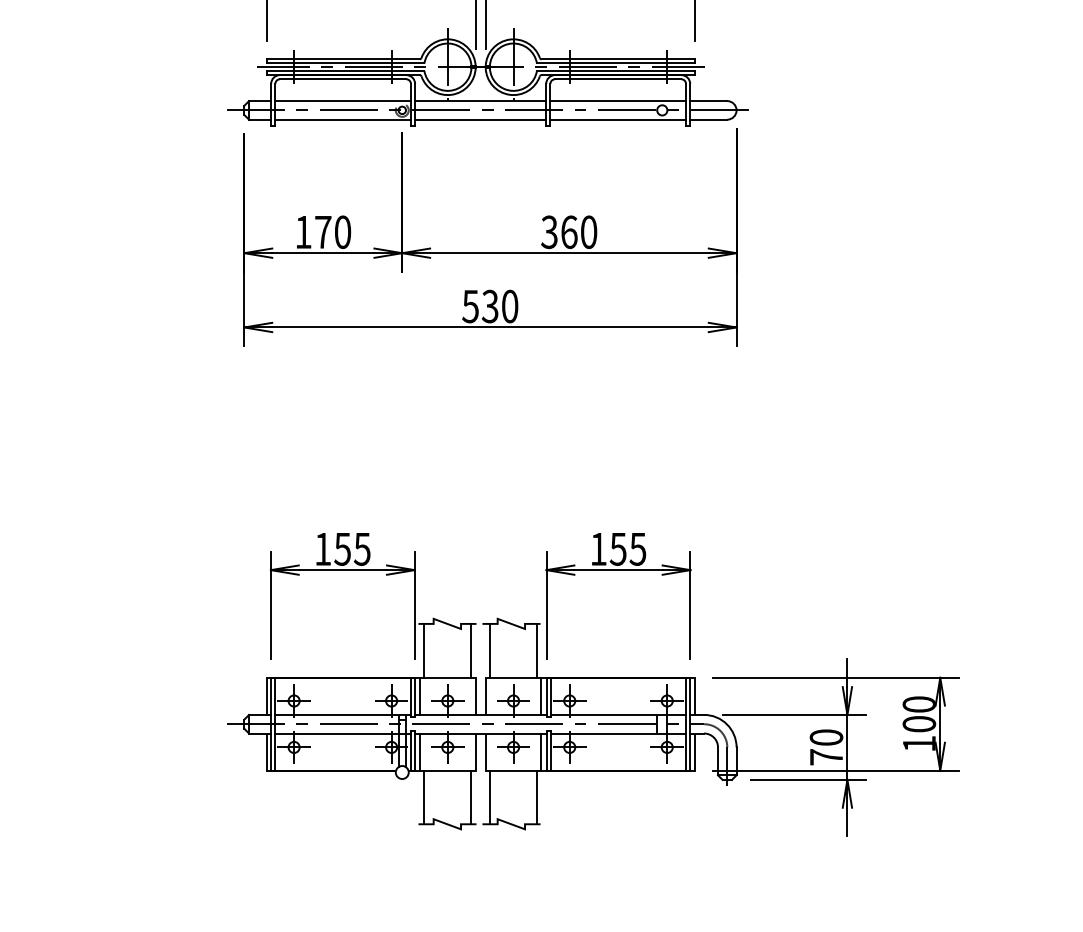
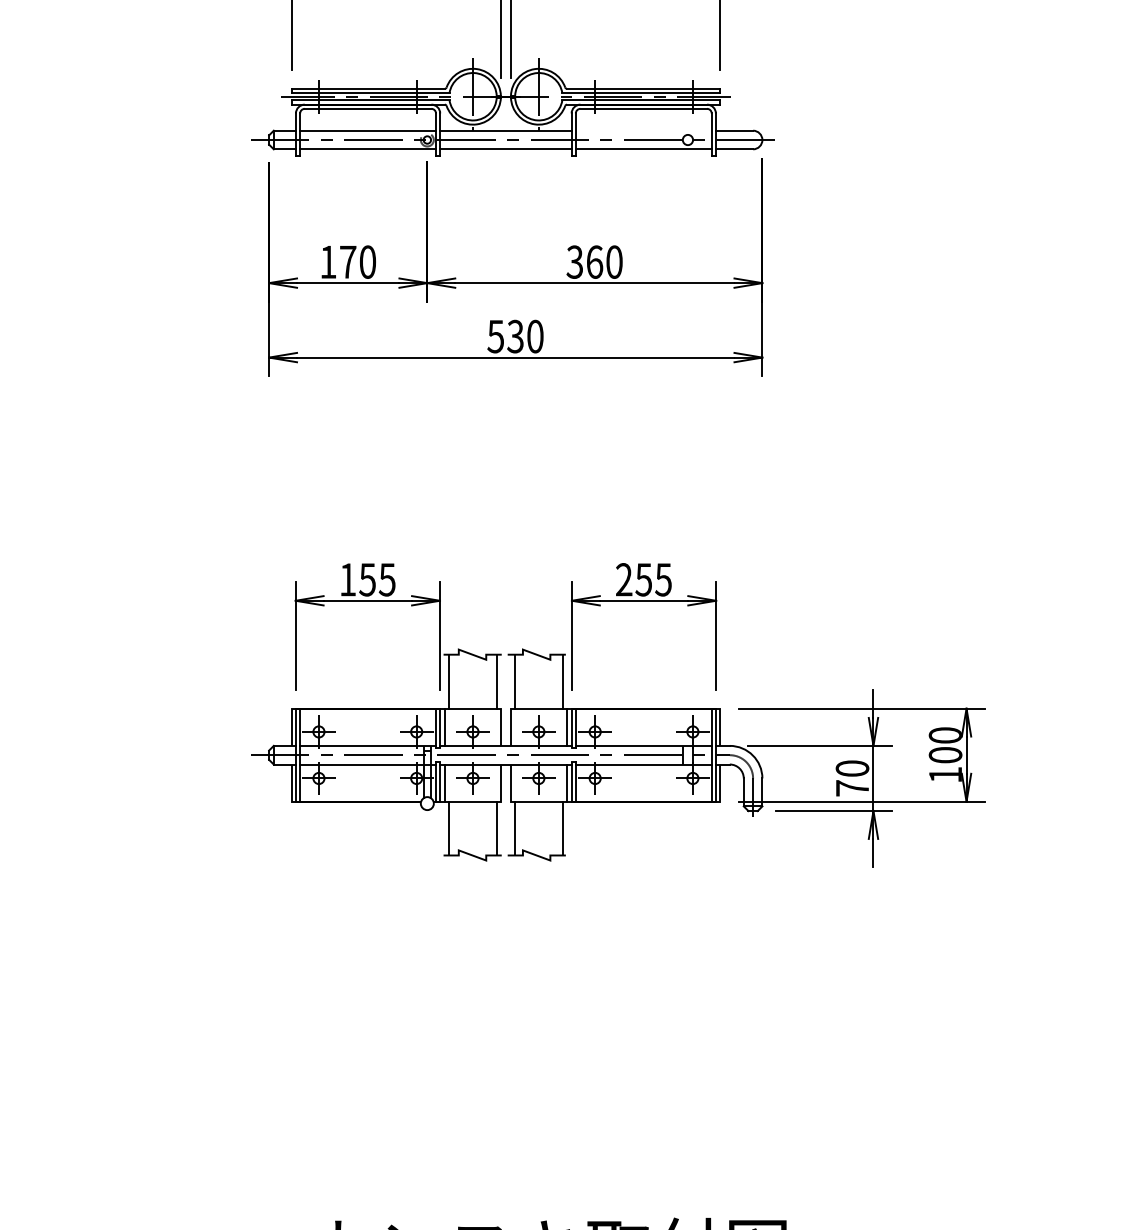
line: (617, 100) -> (643, 130), removed
text: (598, 548) -> (624, 579), 155 -> 255

